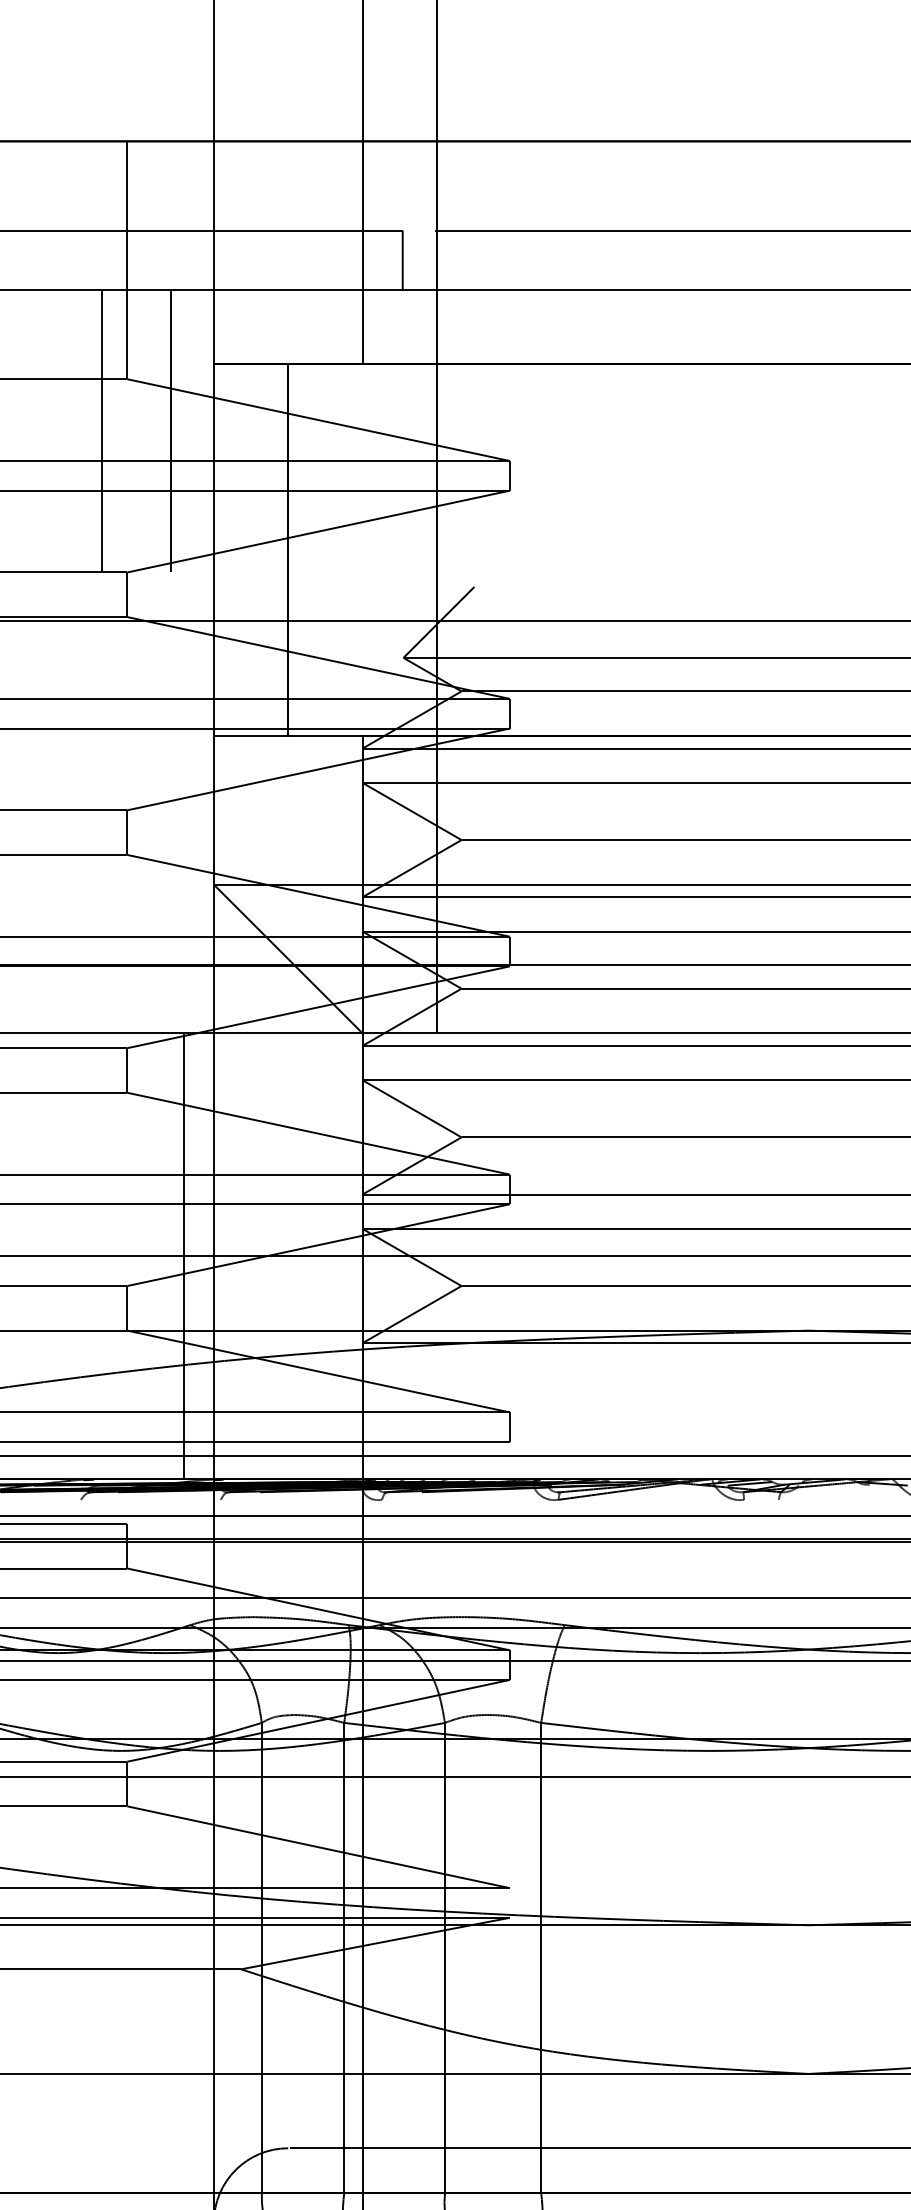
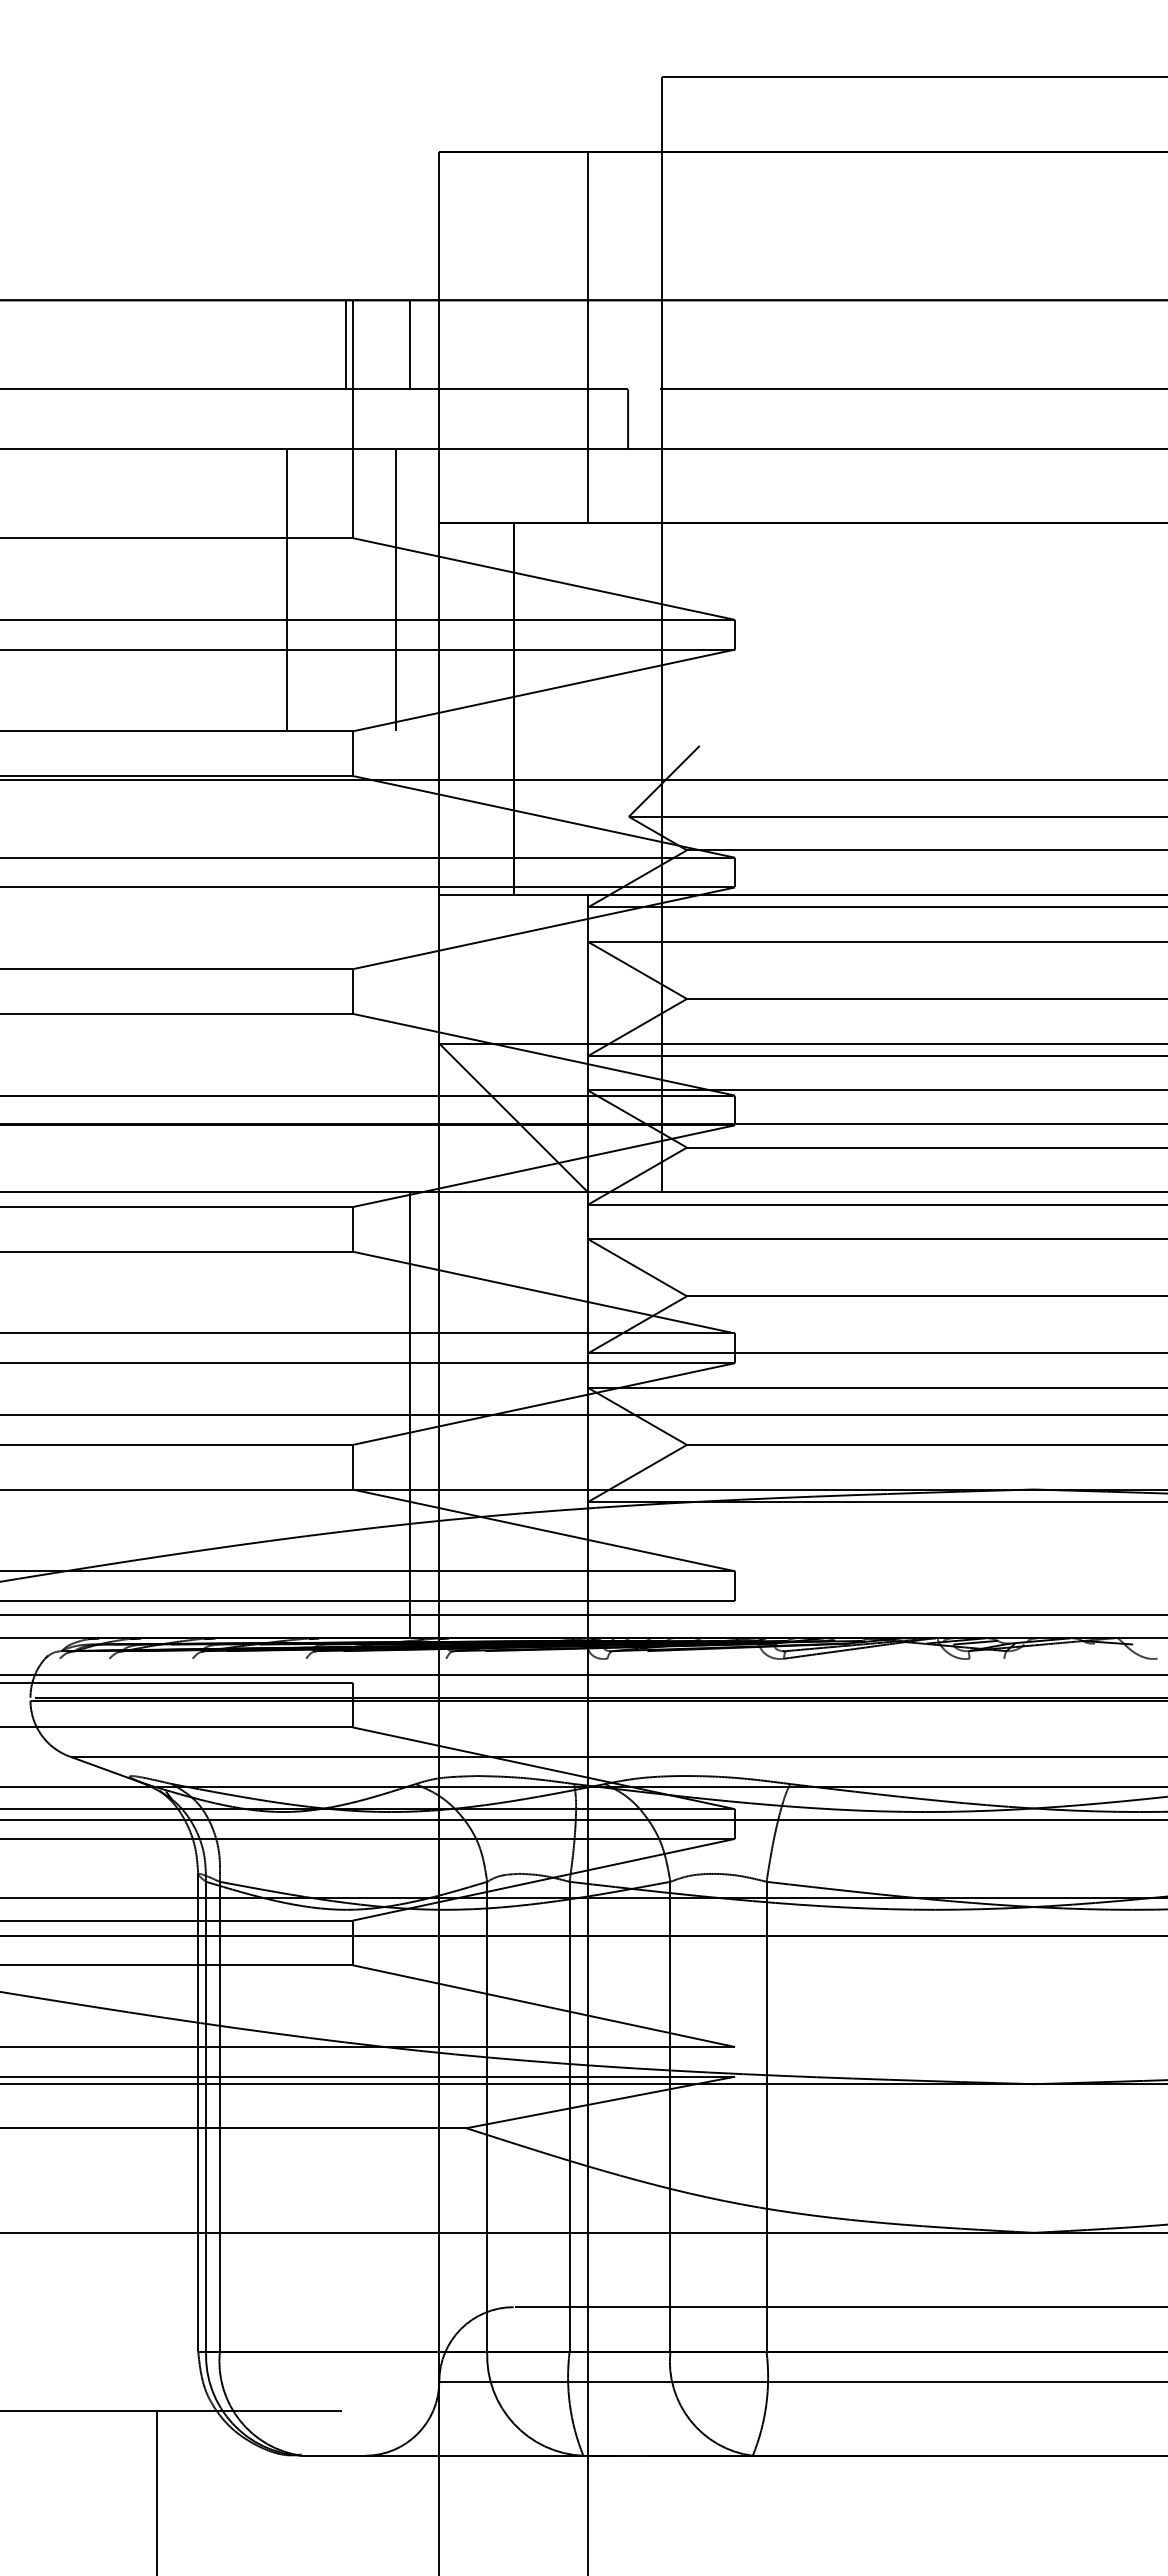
line: (121, 185) -> (346, 344), added
line: (184, 185) -> (409, 344), added
line: (102, 430) -> (287, 589), moved

